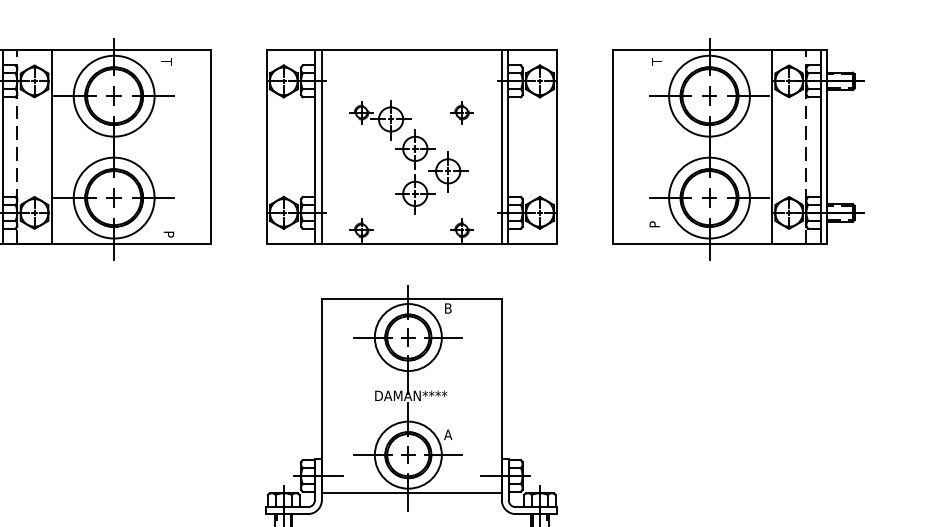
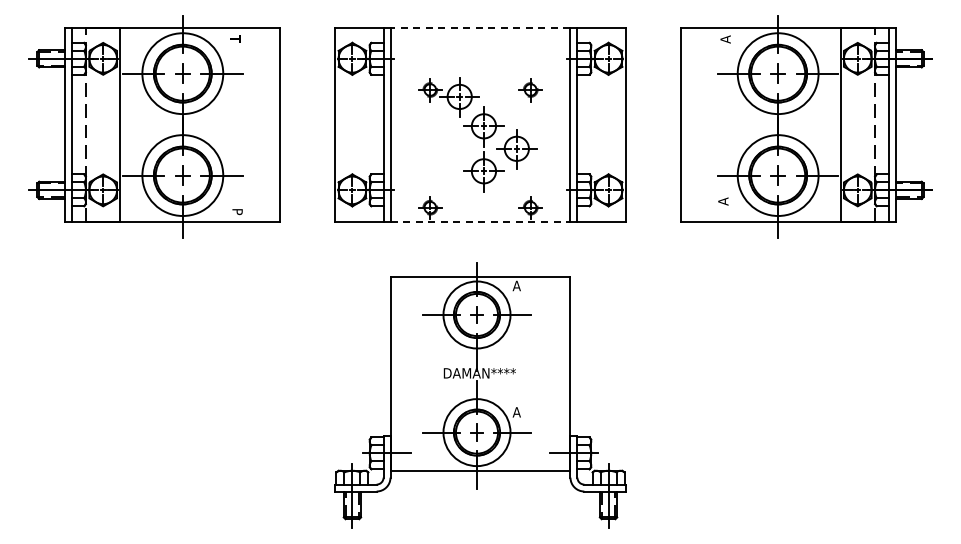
line: (411, 50) -> (480, 27), solid -> dashed
text: (656, 62) -> (725, 39), T -> A
text: (654, 224) -> (723, 201), P -> A
line: (411, 244) -> (480, 221), solid -> dashed
text: (447, 308) -> (516, 285), B -> A

